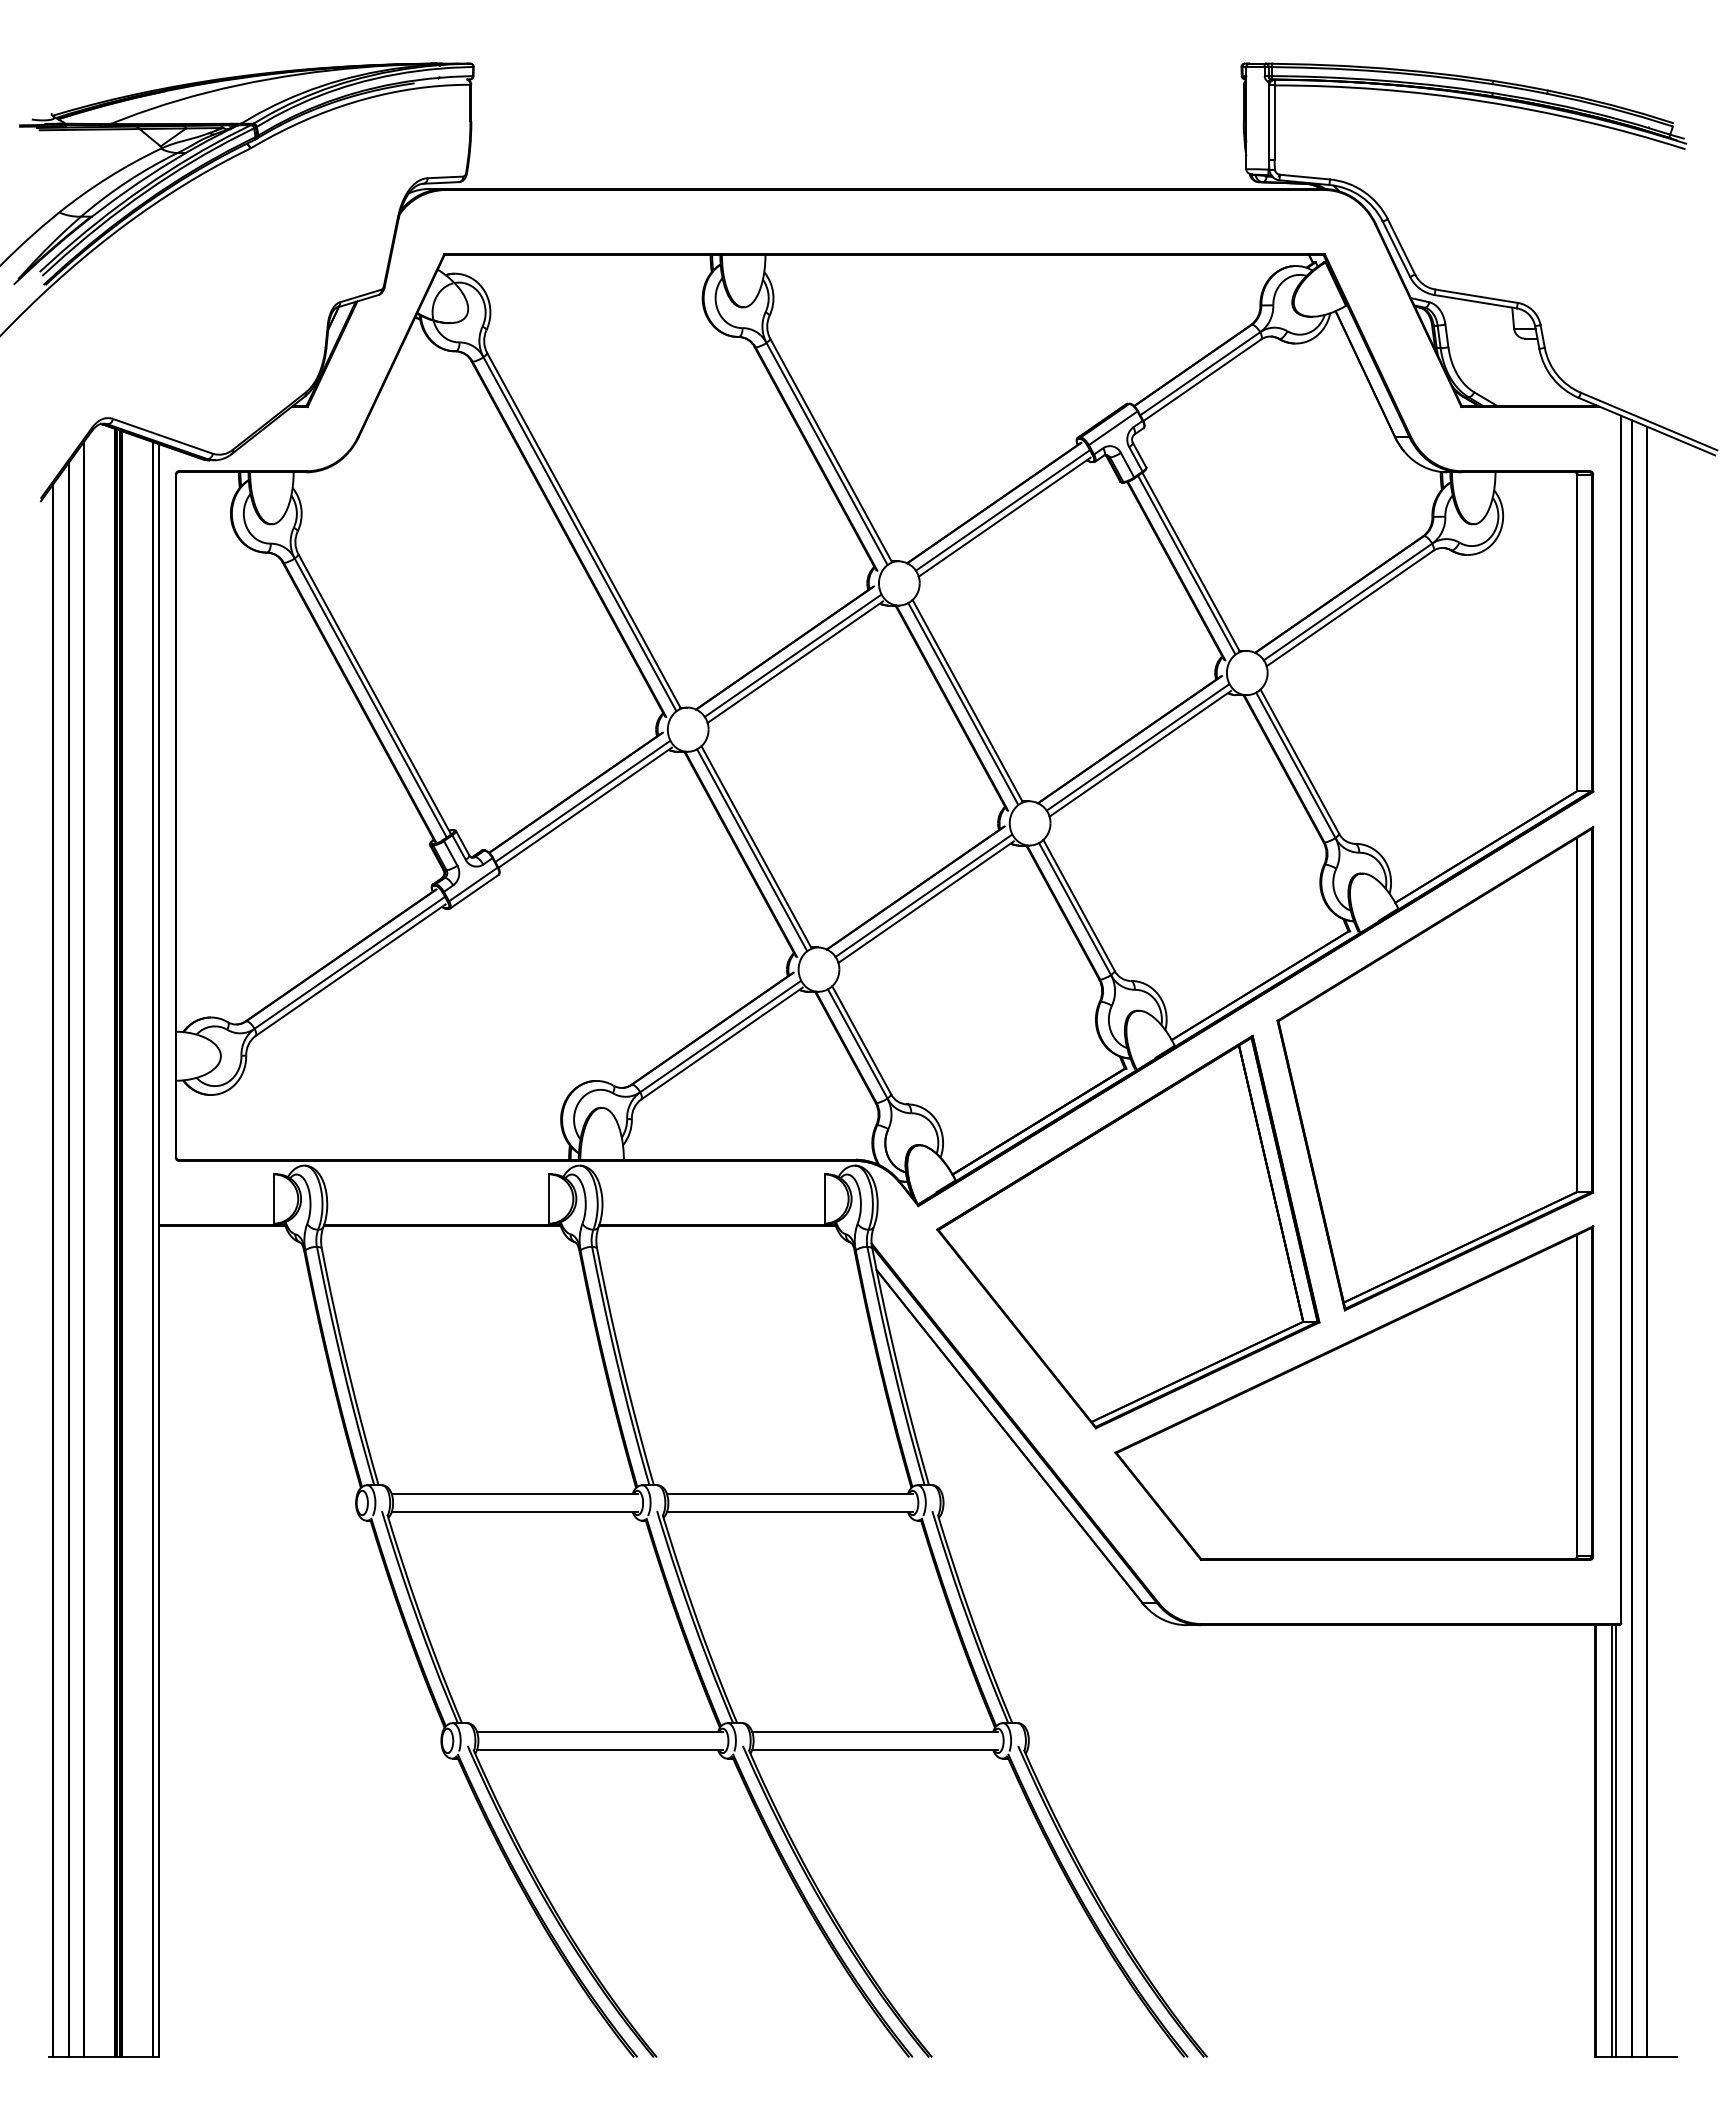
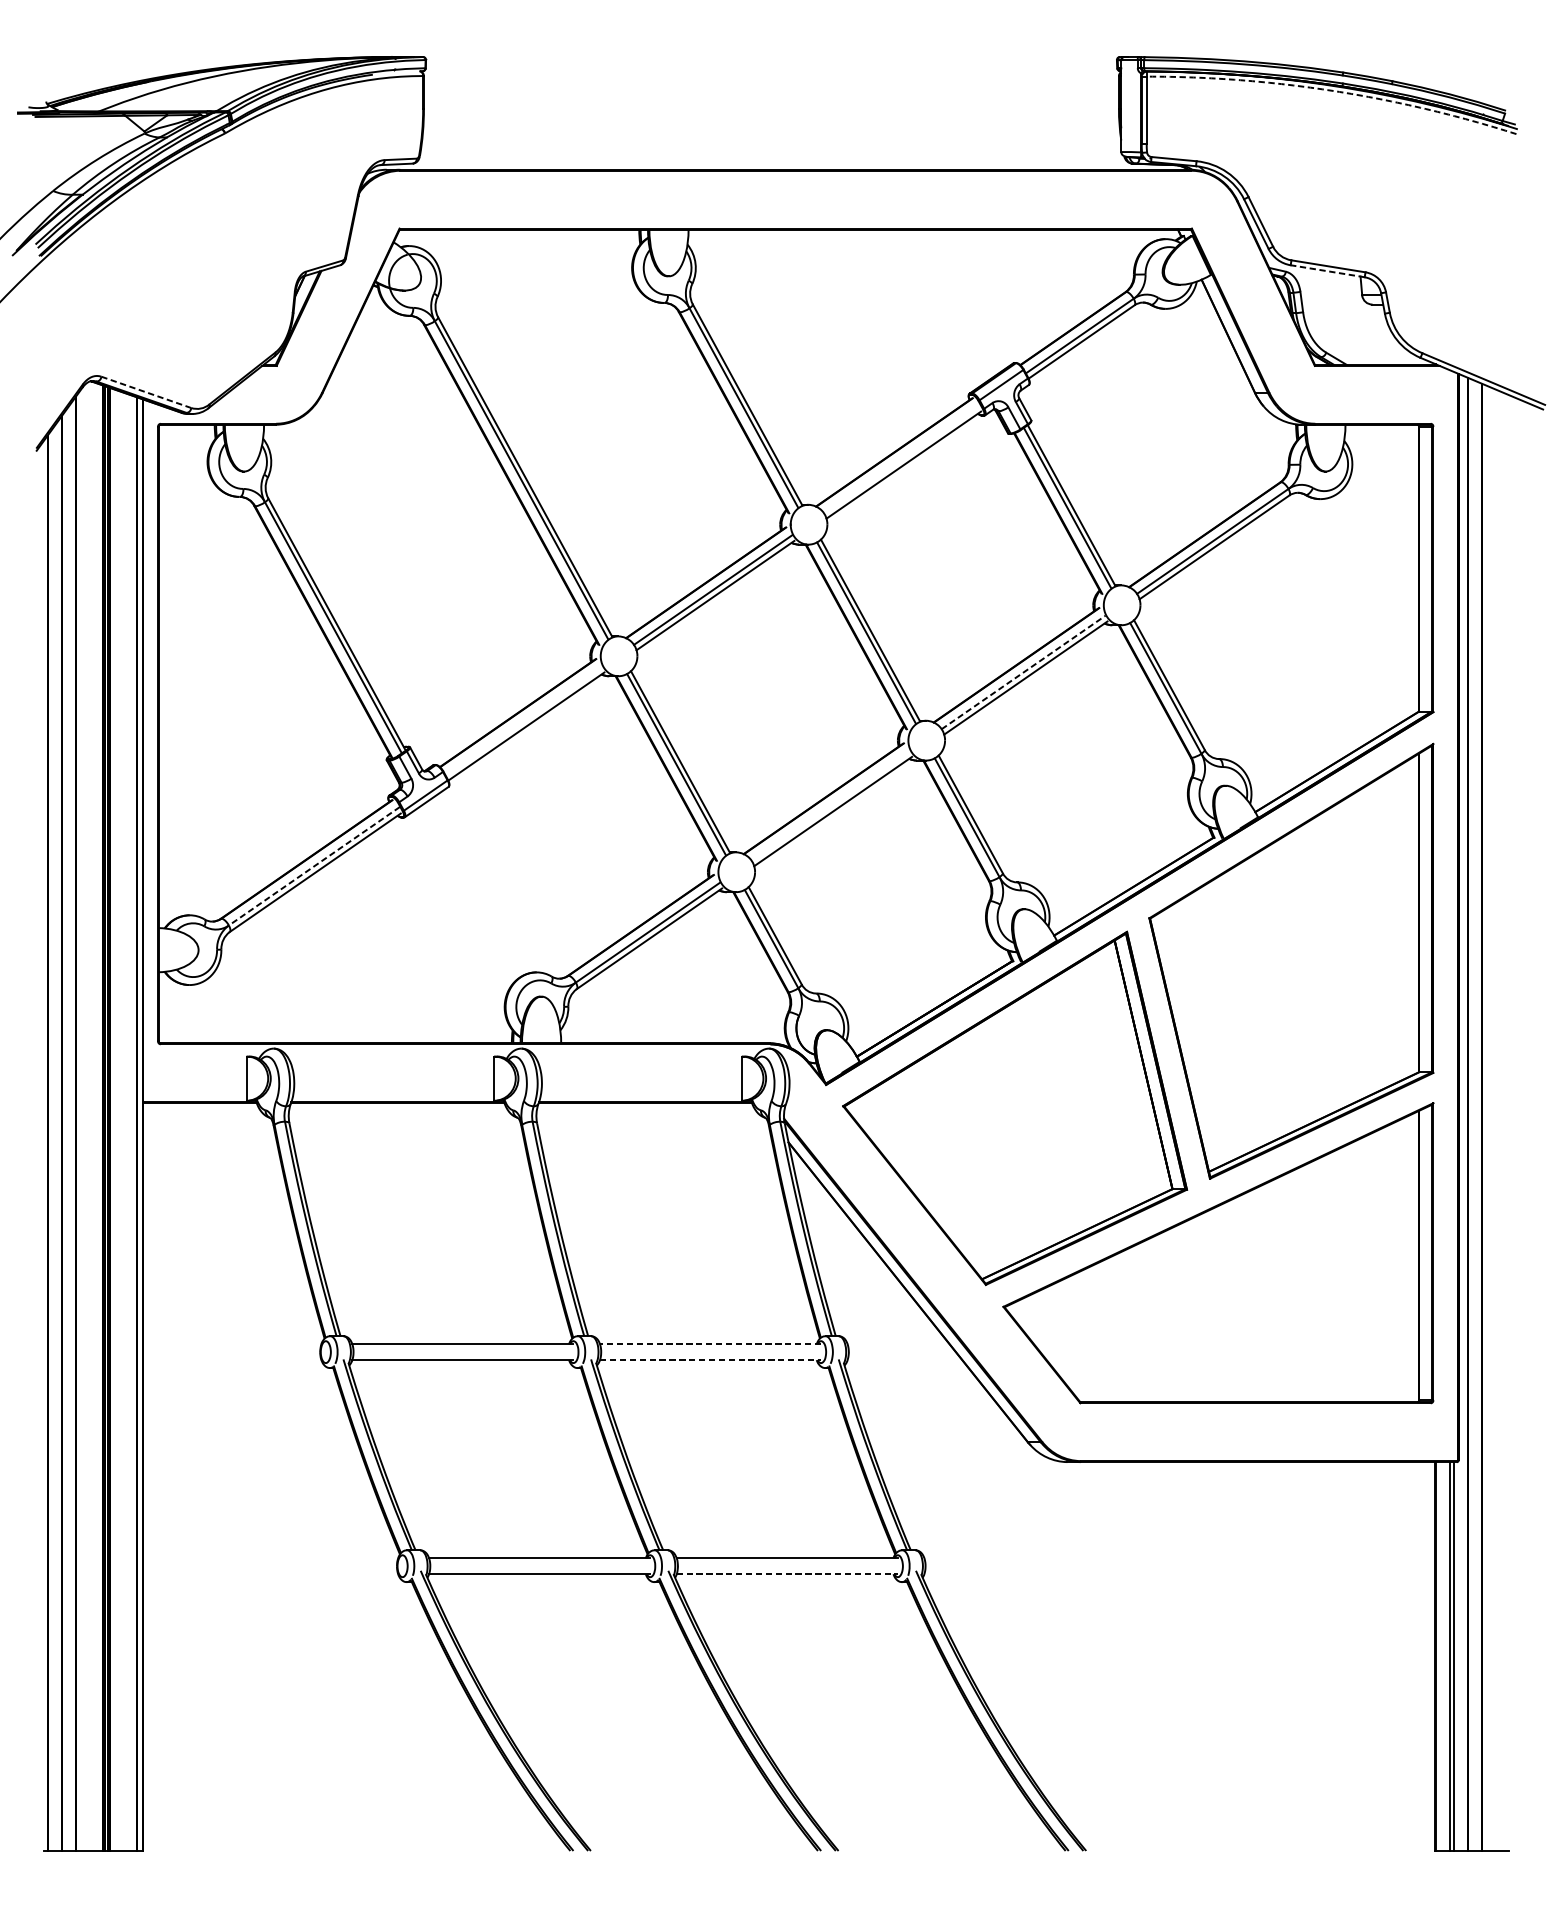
arc: (1482, 101) -> (1333, 91), solid -> dashed
line: (1475, 301) -> (1327, 271), solid -> dashed
line: (162, 436) -> (146, 392), solid -> dashed
line: (1002, 510) -> (901, 459), removed
line: (1137, 747) -> (1023, 672), solid -> dashed
line: (582, 801) -> (523, 720), removed
line: (923, 895) -> (830, 805), removed
line: (349, 962) -> (314, 865), solid -> dashed
line: (789, 1494) -> (710, 1344), solid -> dashed
line: (789, 1511) -> (710, 1359), solid -> dashed
line: (875, 1749) -> (787, 1573), solid -> dashed

